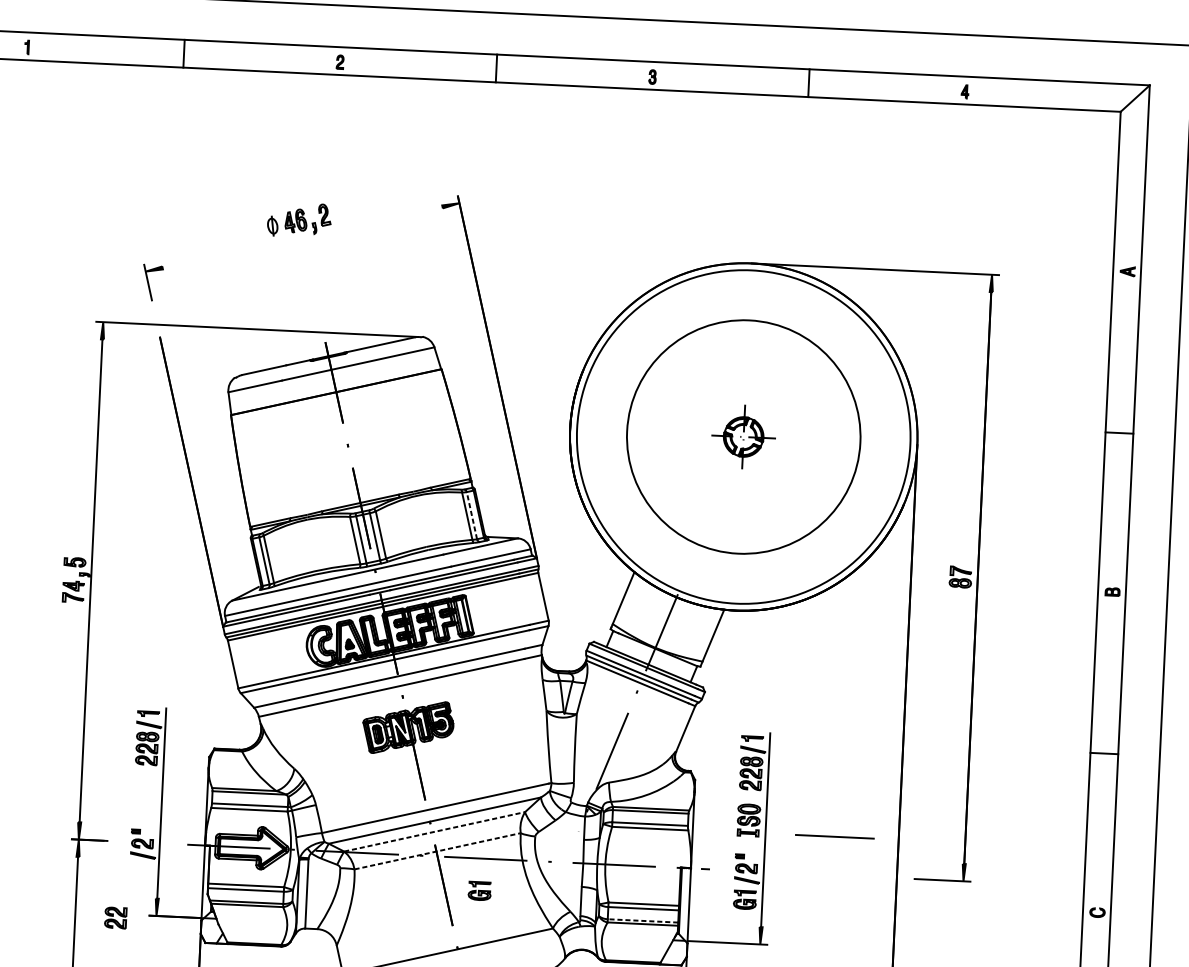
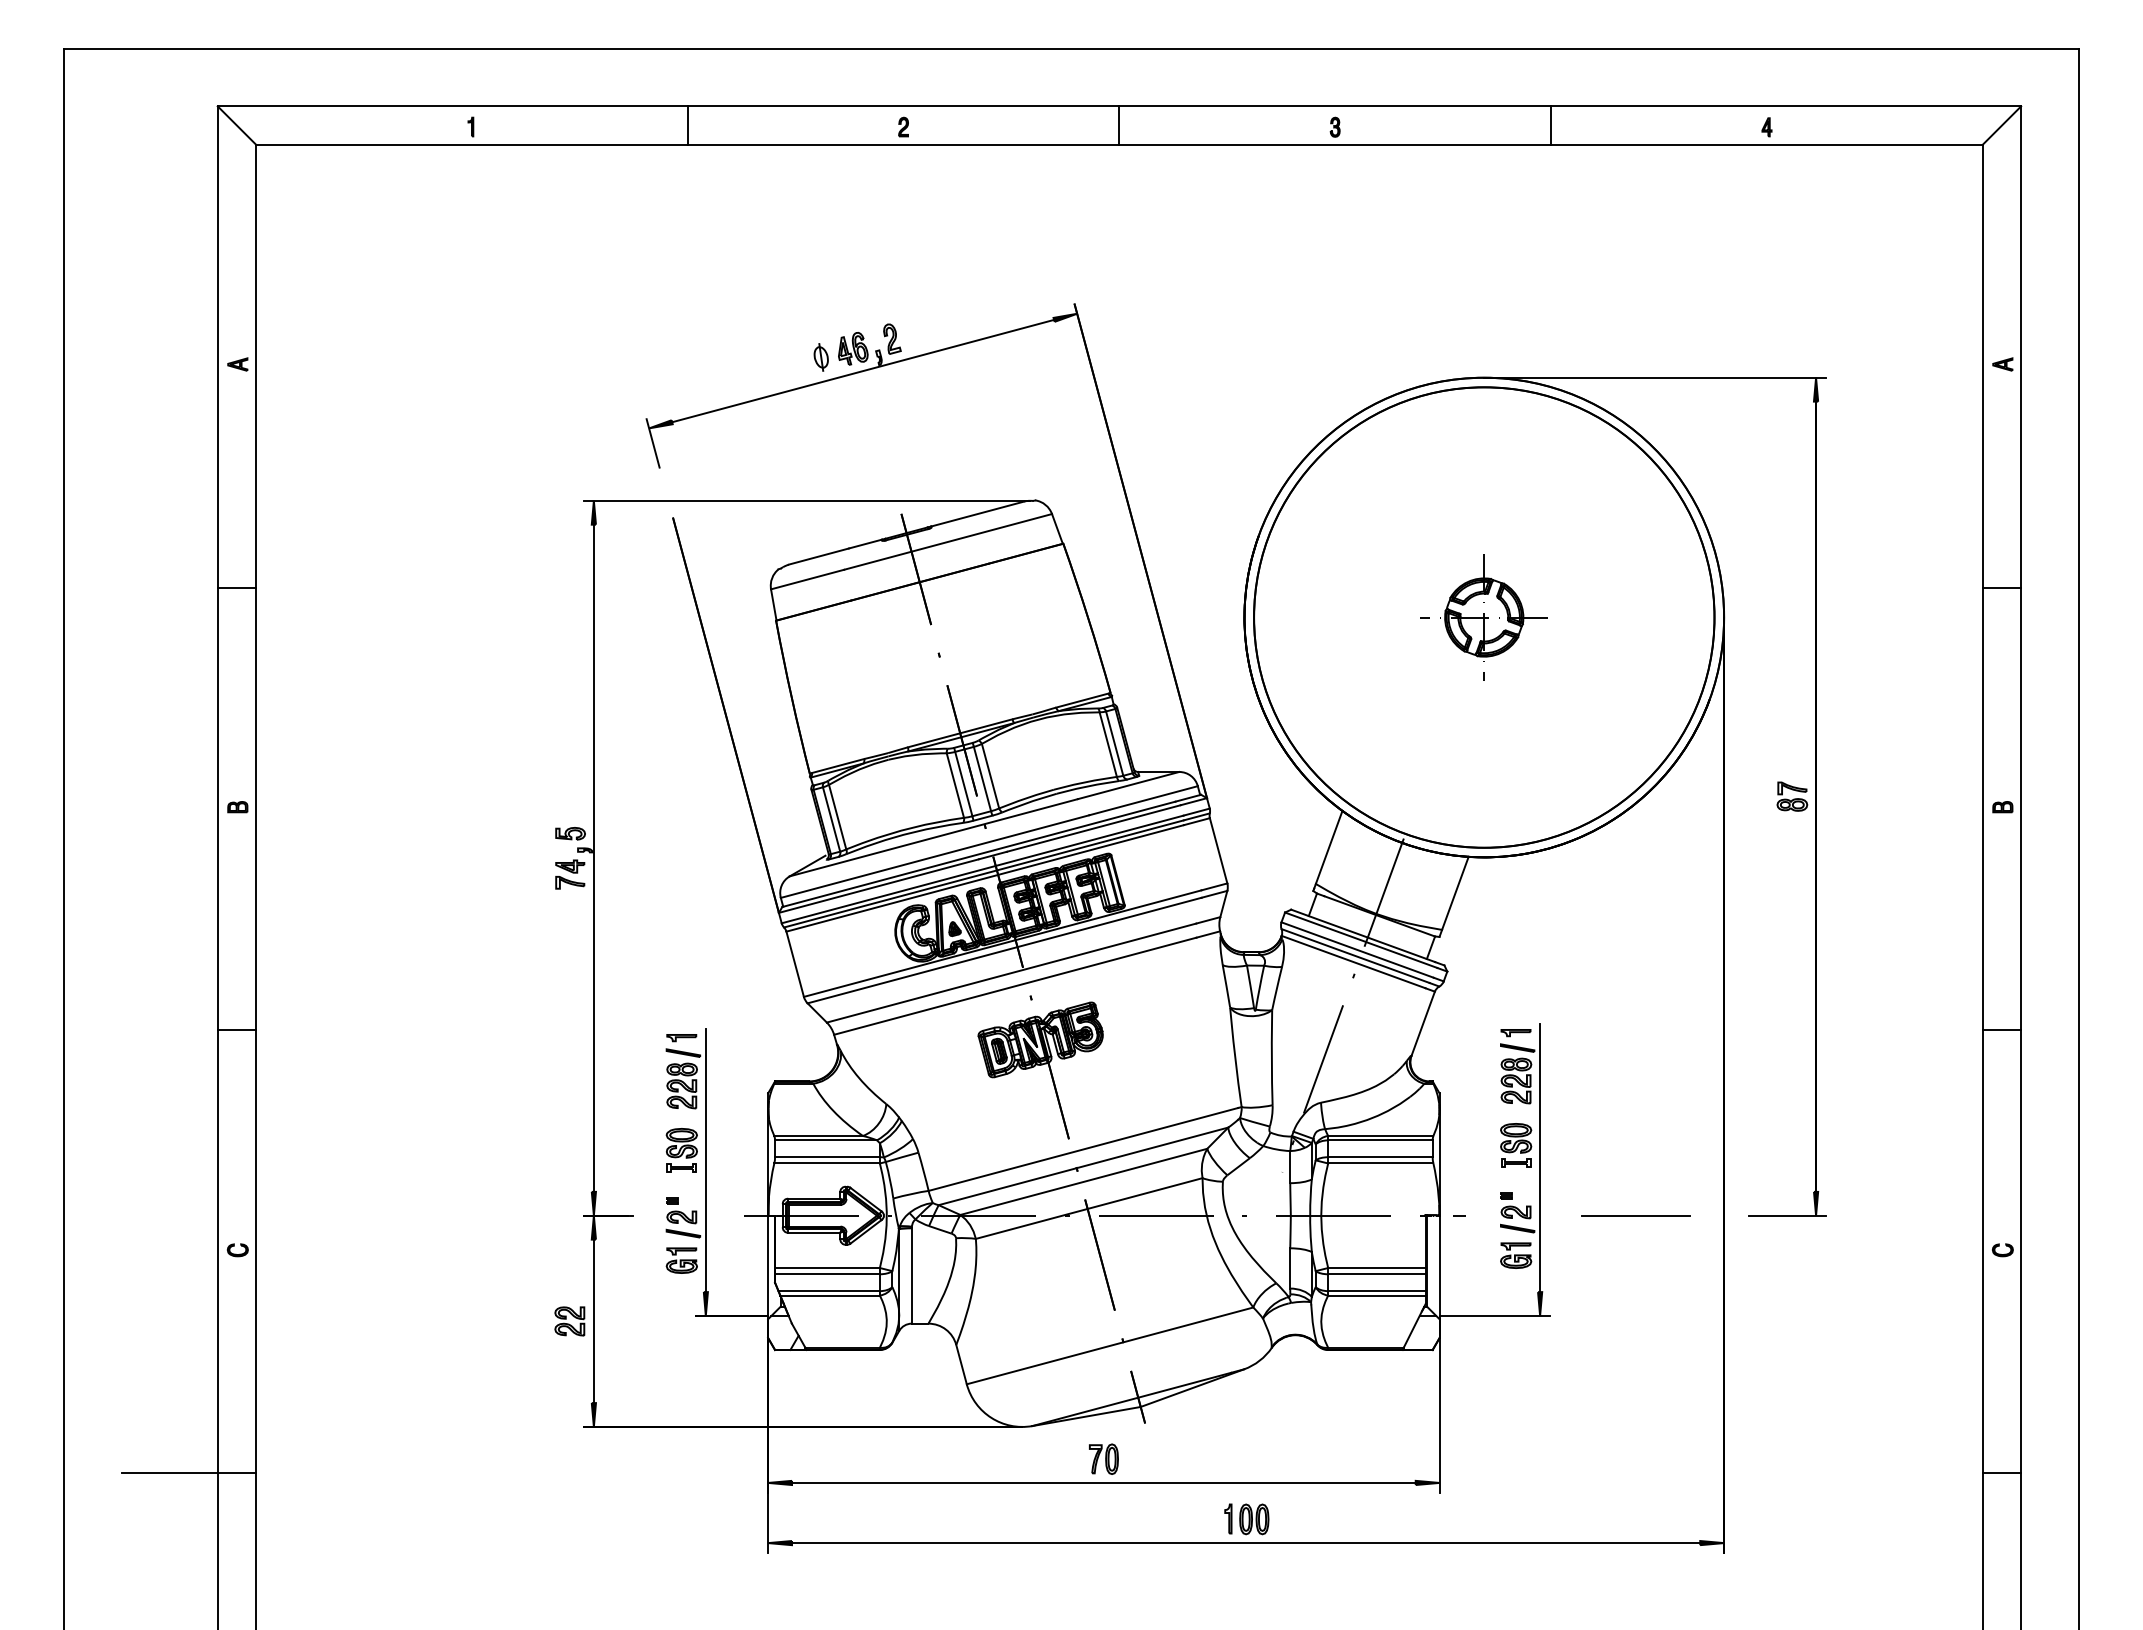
line: (302, 237) -> (863, 370), added
part: (743, 436) -> (1483, 617), size x1.43
circle: (743, 437) -> (1484, 617), size x1.43
line: (471, 515) -> (1114, 743), dashed -> solid
part: (144, 795) -> (681, 1150), added
line: (434, 831) -> (1083, 1181), dashed -> solid
line: (834, 836) -> (1635, 1215), moved
line: (437, 851) -> (1089, 1208), dashed -> solid
part: (479, 890) -> (681, 1260), moved
part: (115, 918) -> (569, 1321), moved
line: (642, 921) -> (1376, 1291), dashed -> solid

